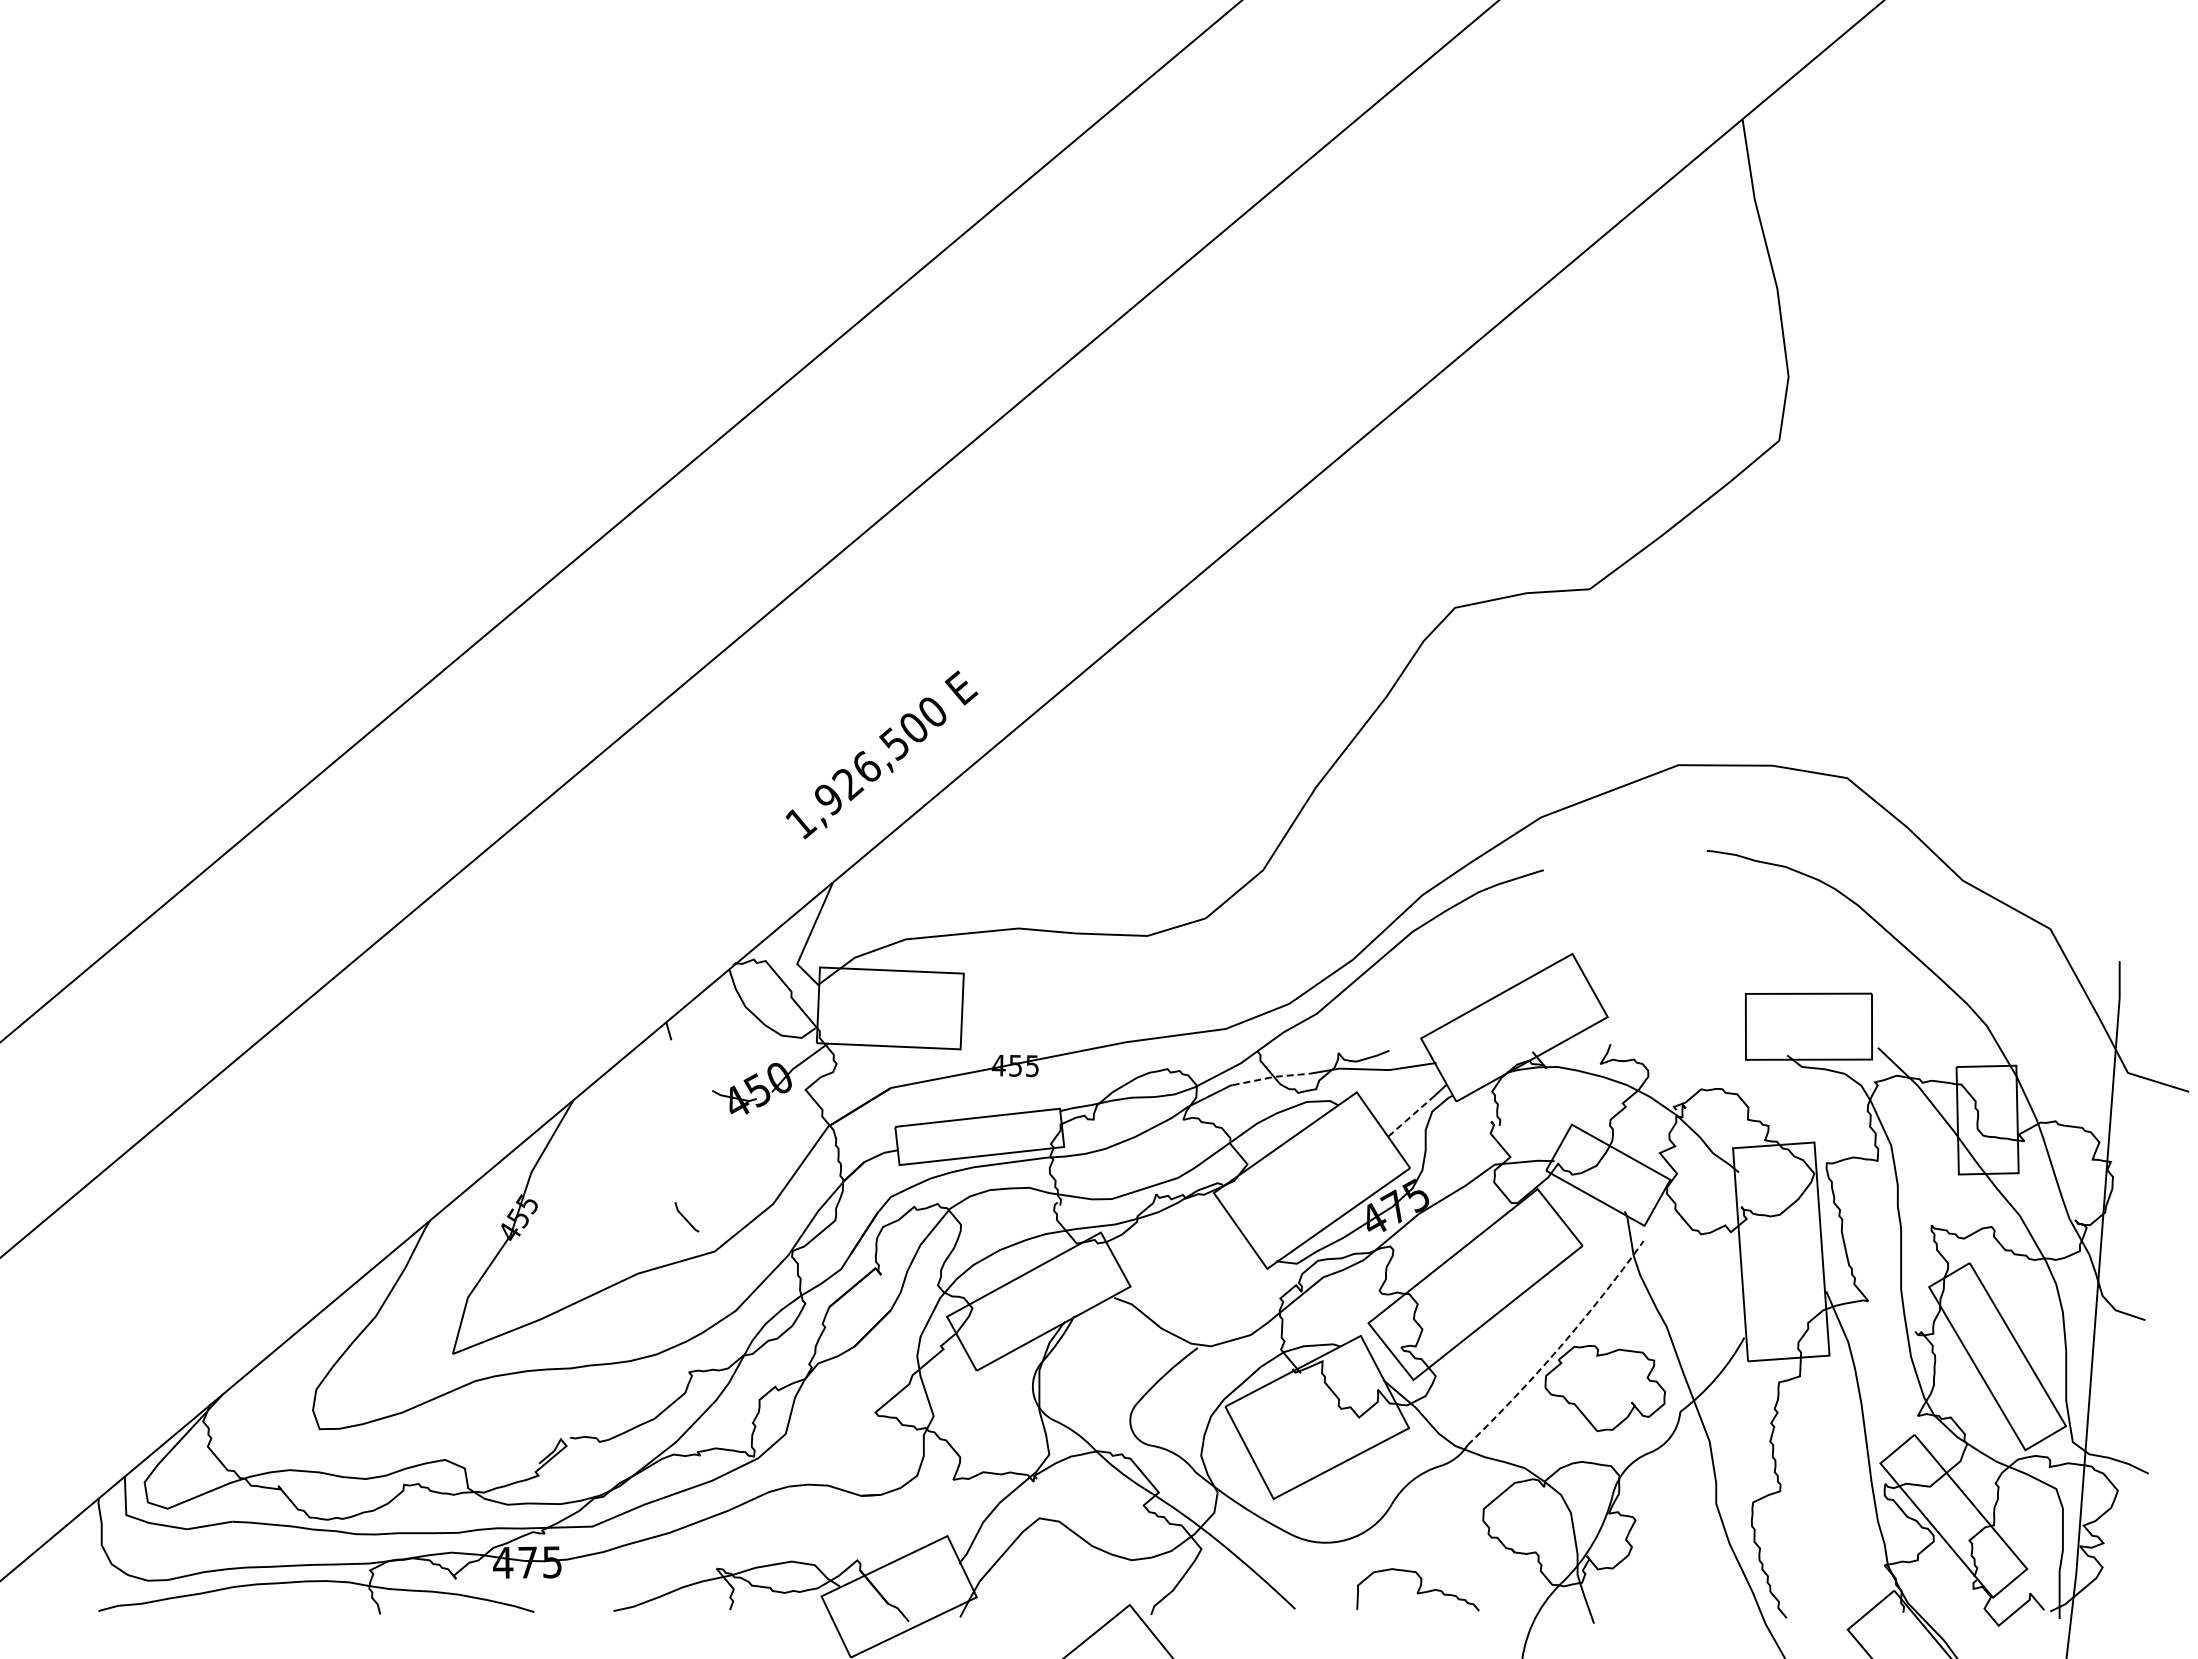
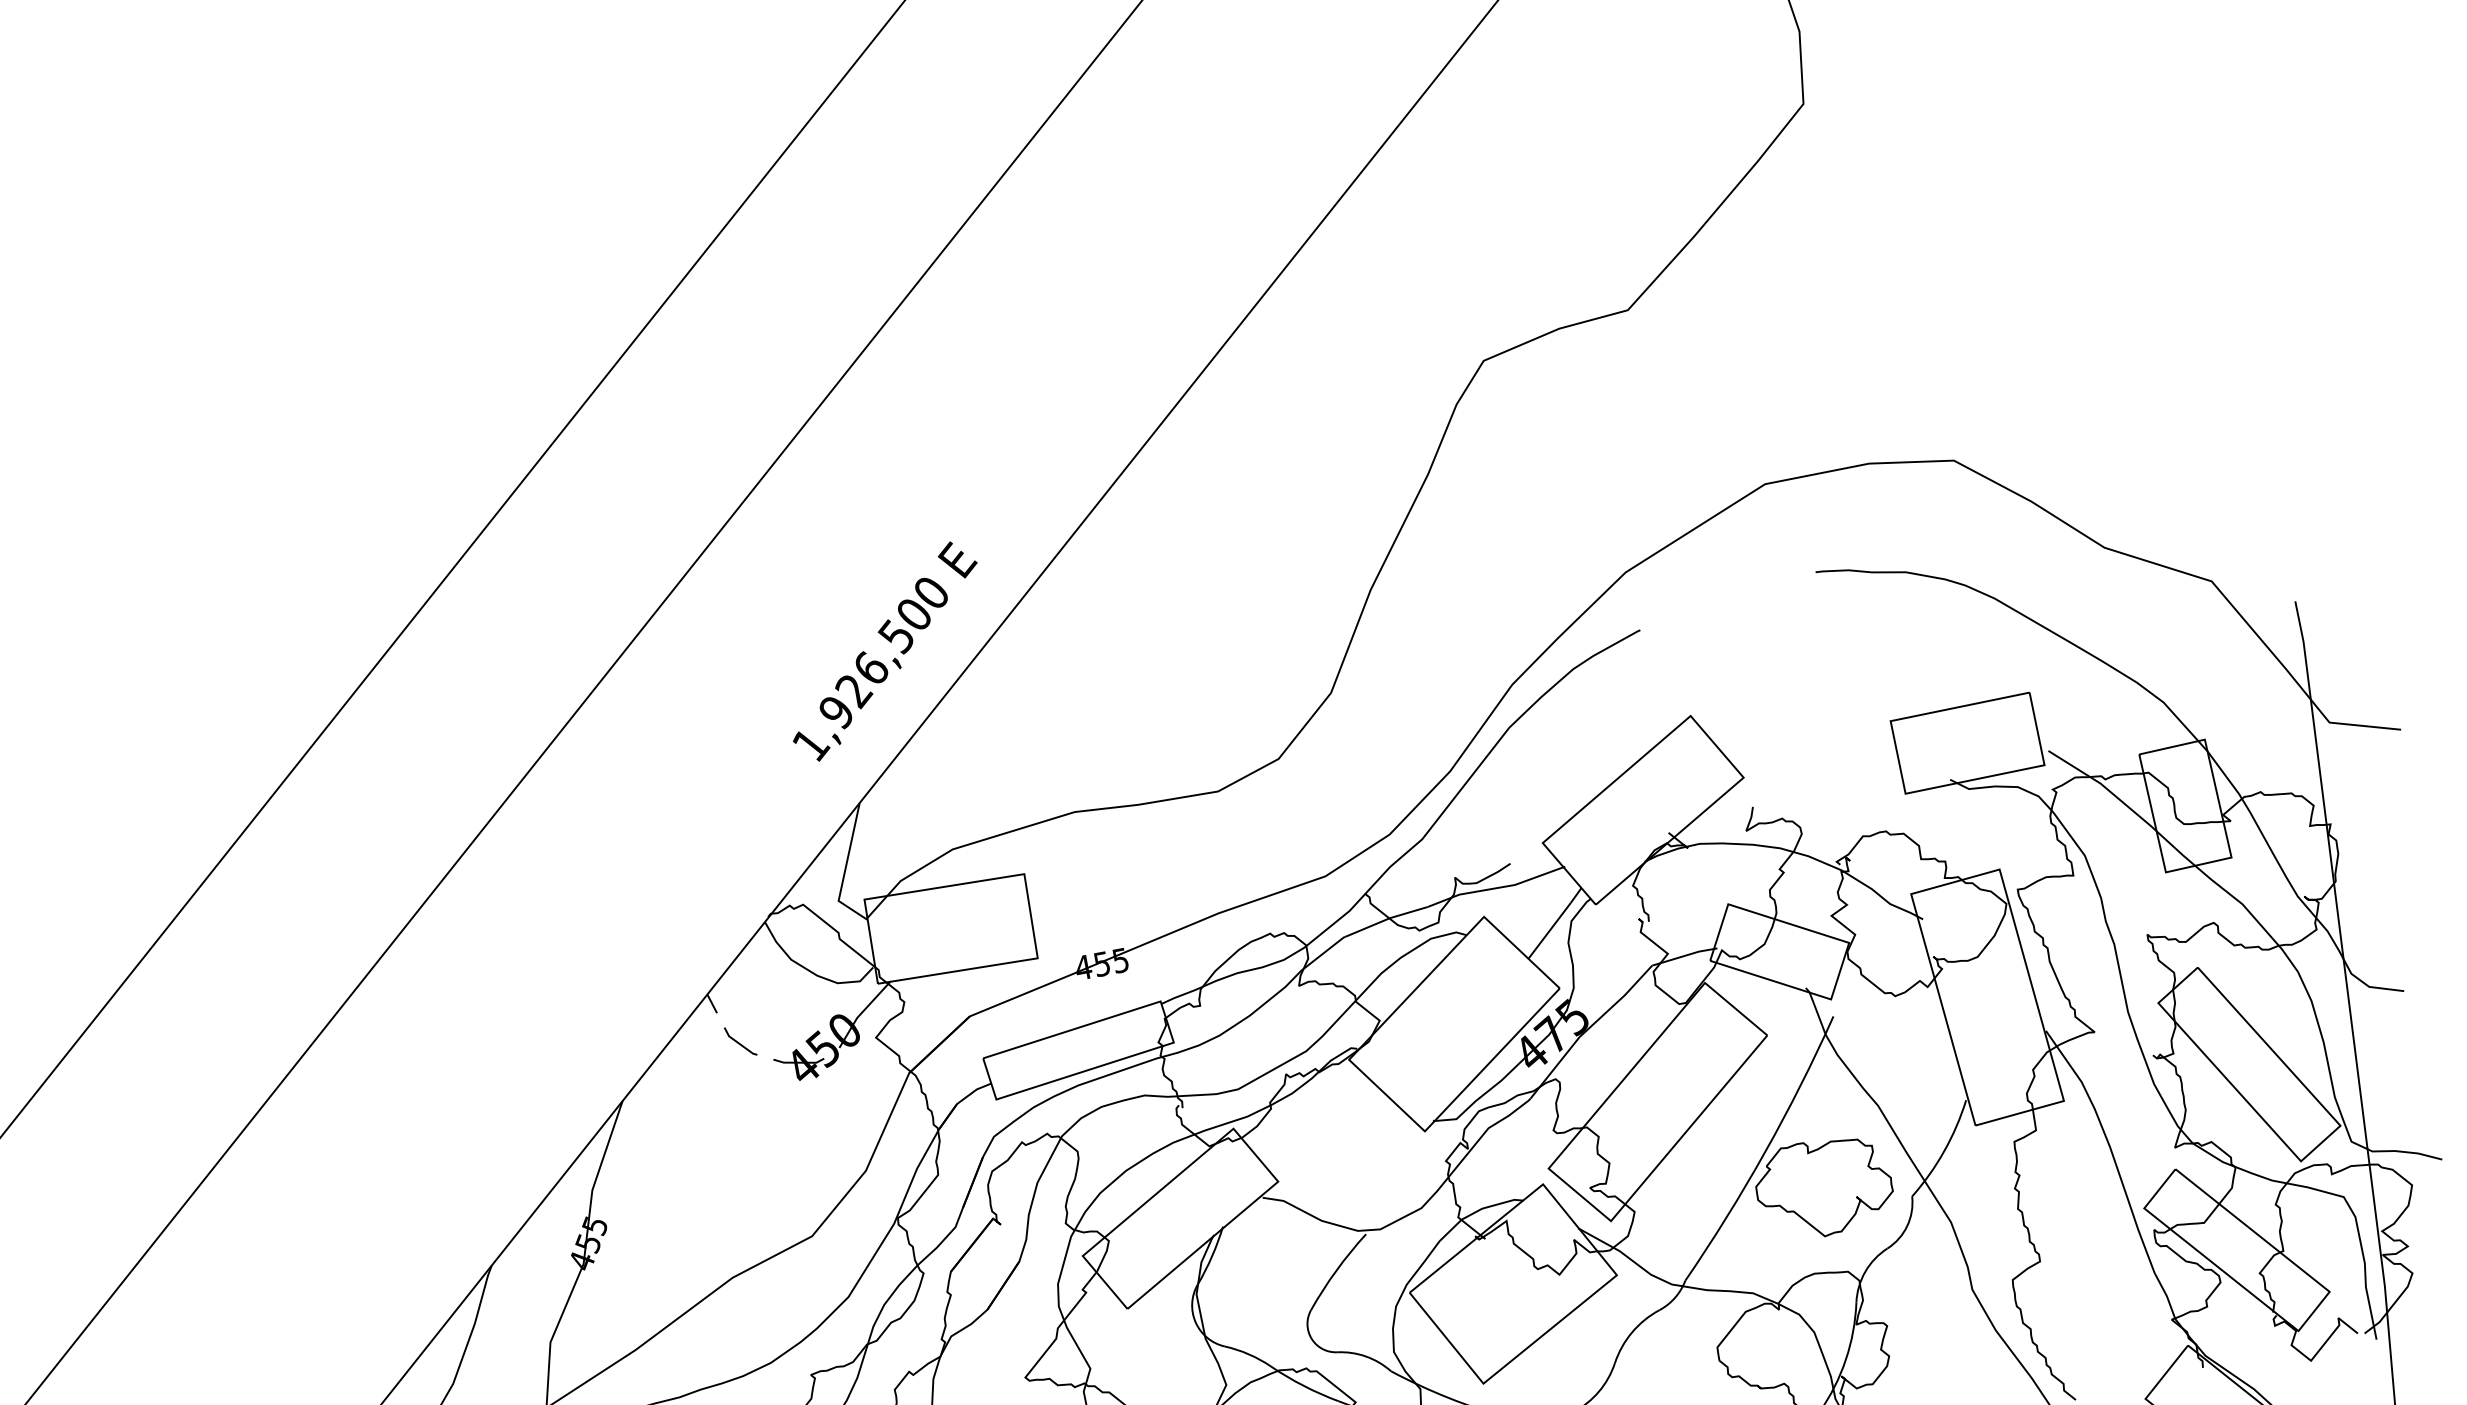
line: (1271, 1077) -> (1386, 919), dashed -> solid
line: (1411, 1116) -> (1549, 931), dashed -> solid
line: (685, 1217) -> (739, 1042), moved
arc: (1560, 1346) -> (1765, 1151), dashed -> solid

